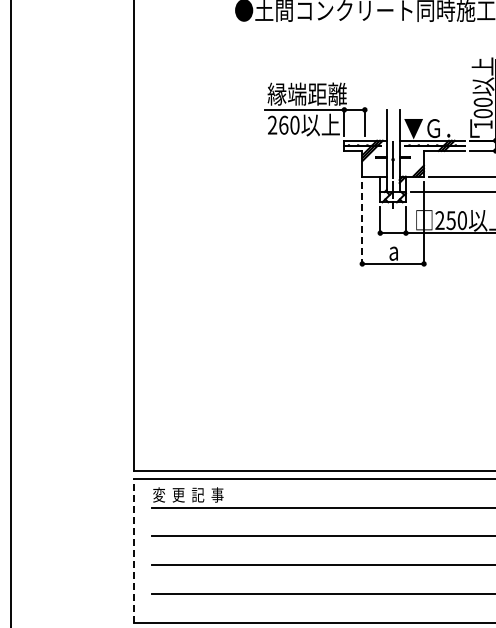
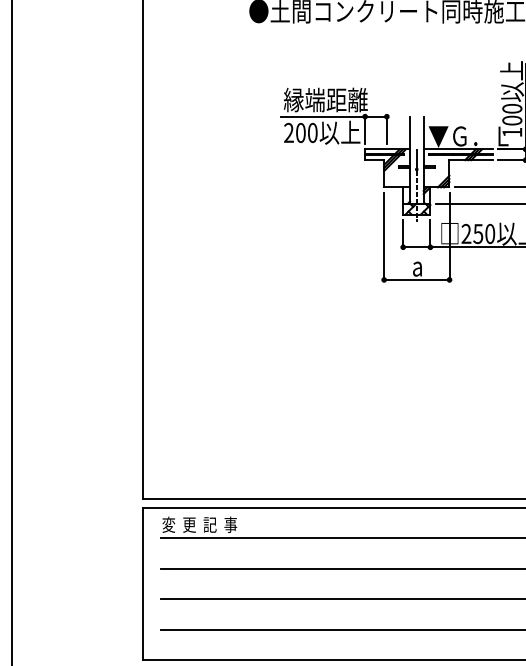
text: (283, 124) -> (300, 132), 260 -> 200
line: (362, 223) -> (384, 237), dashed -> solid
line: (134, 550) -> (142, 583), dashed -> solid

